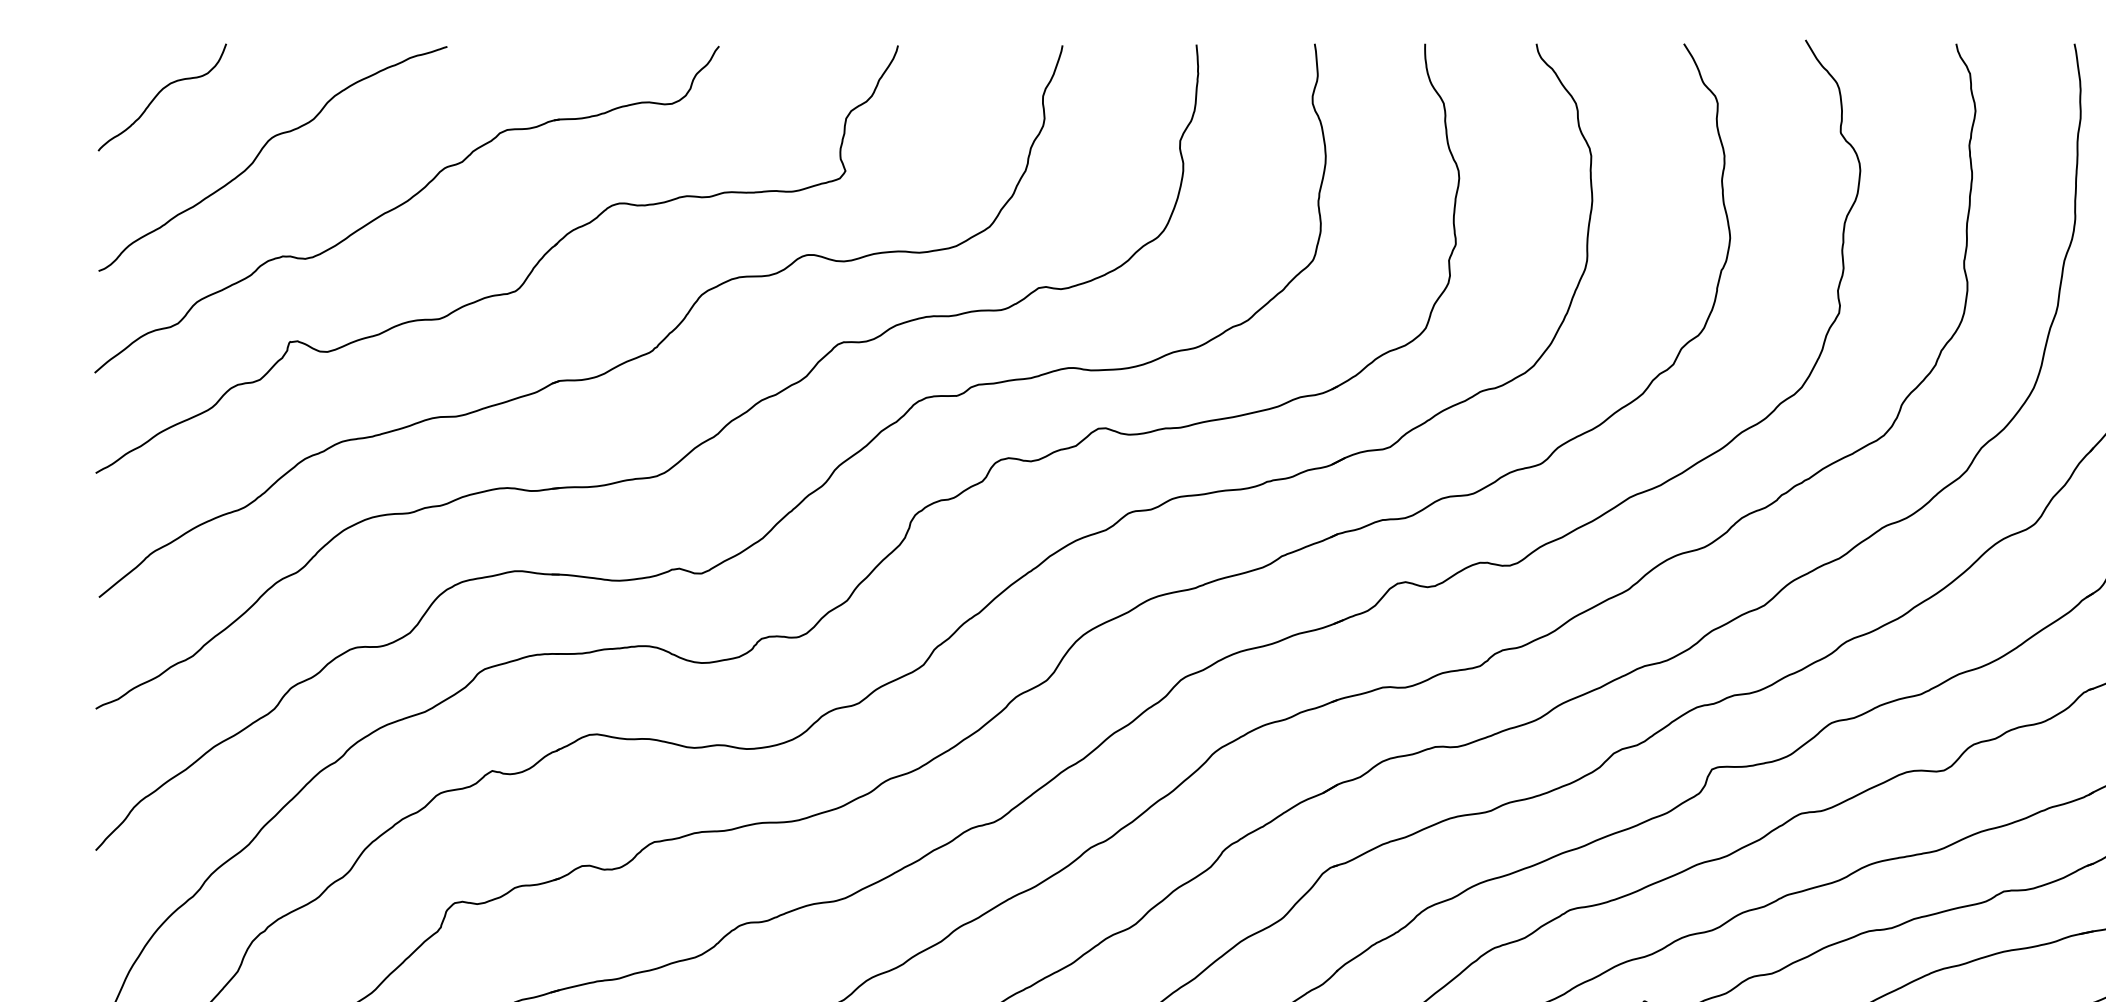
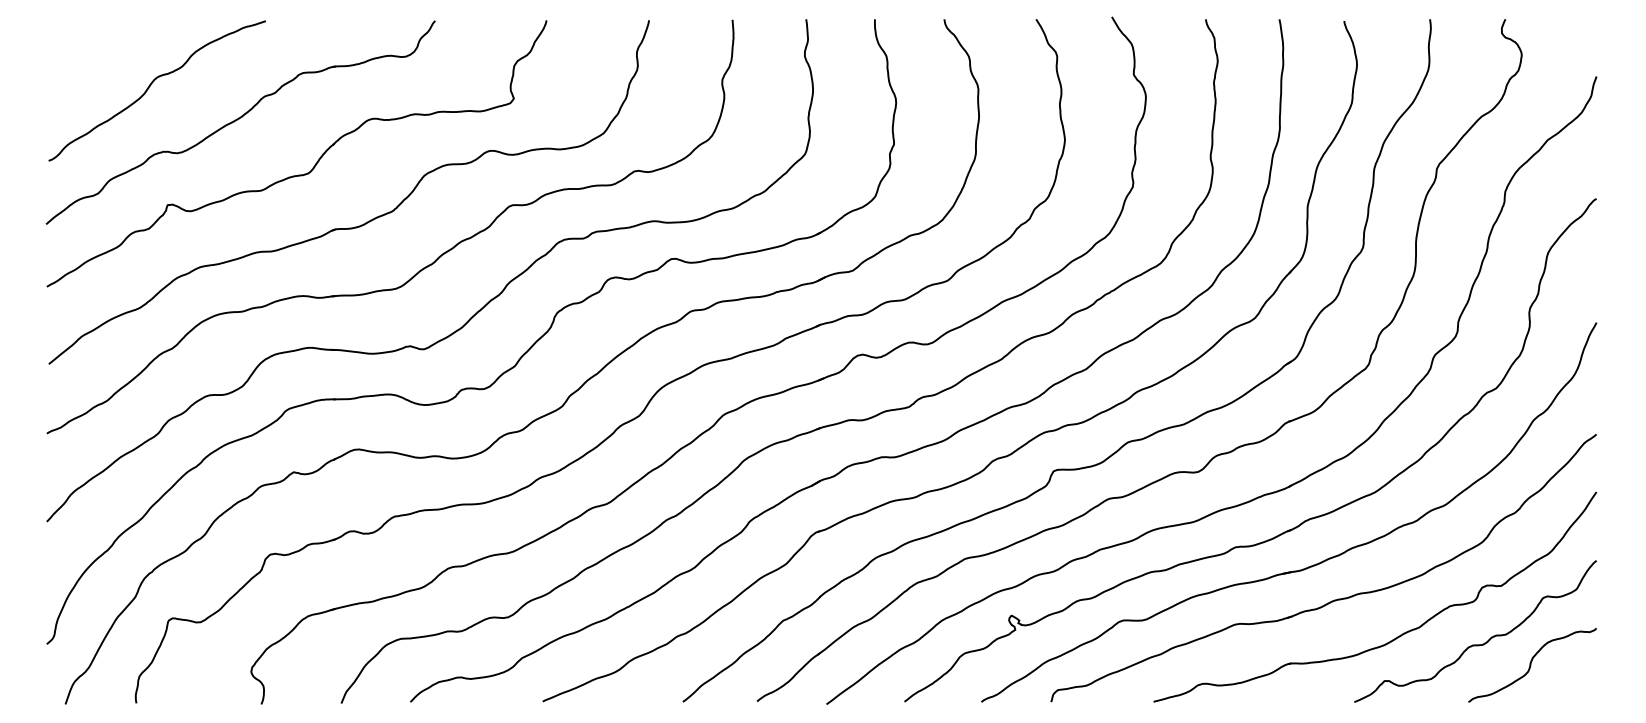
curve: (159, 95) -> (86, 51), removed

